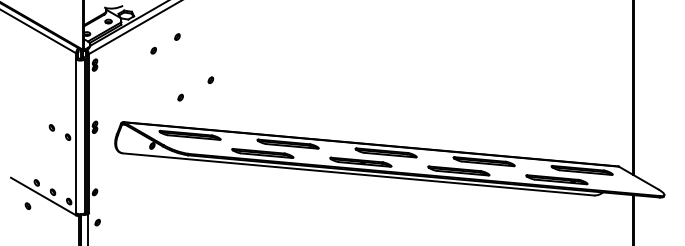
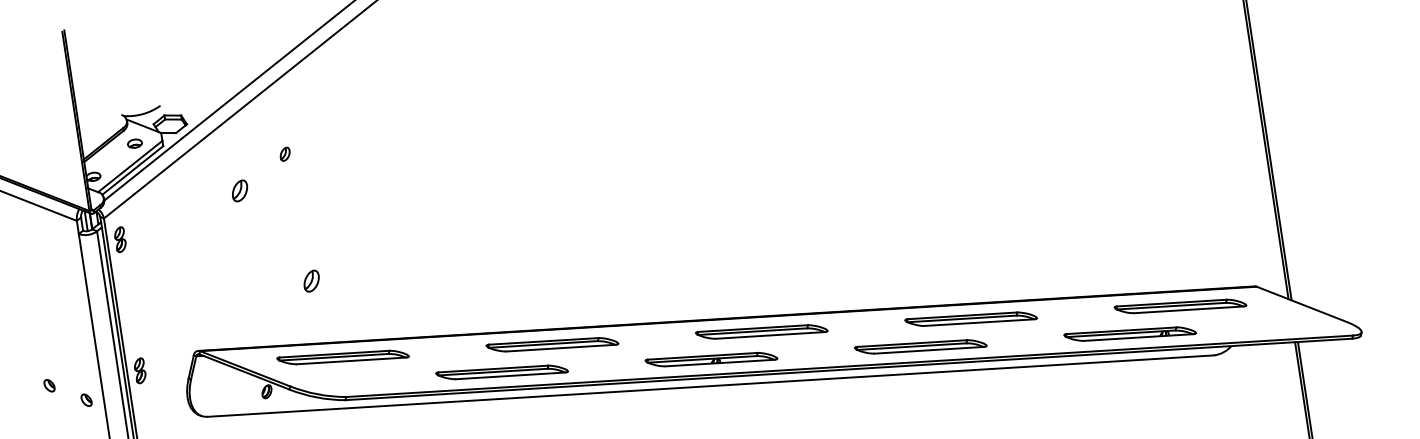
part: (153, 50) -> (238, 190), size x1.6
part: (210, 79) -> (368, 233), removed
part: (180, 97) -> (310, 280), size x1.6

